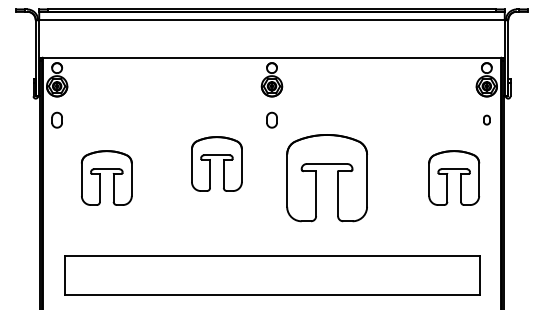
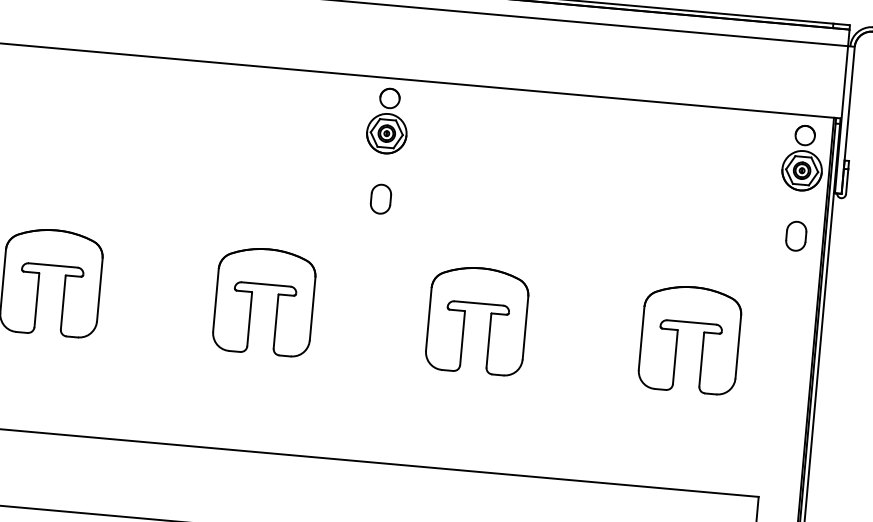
part: (486, 119) -> (795, 234), size x1.67
part: (216, 163) -> (263, 300), moved
part: (326, 177) -> (476, 319), size x0.62
part: (454, 177) -> (690, 338), moved

